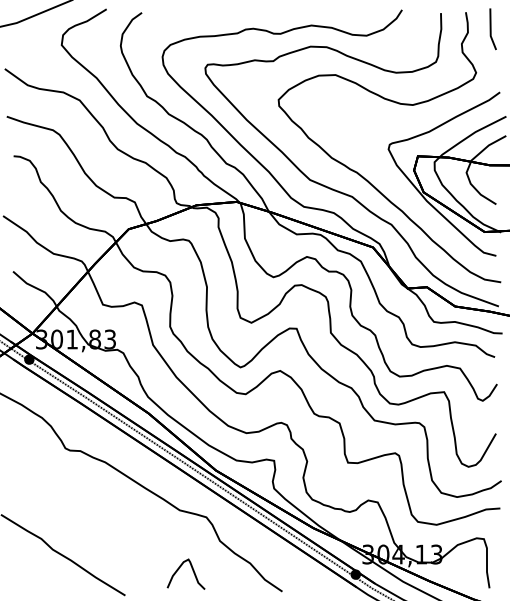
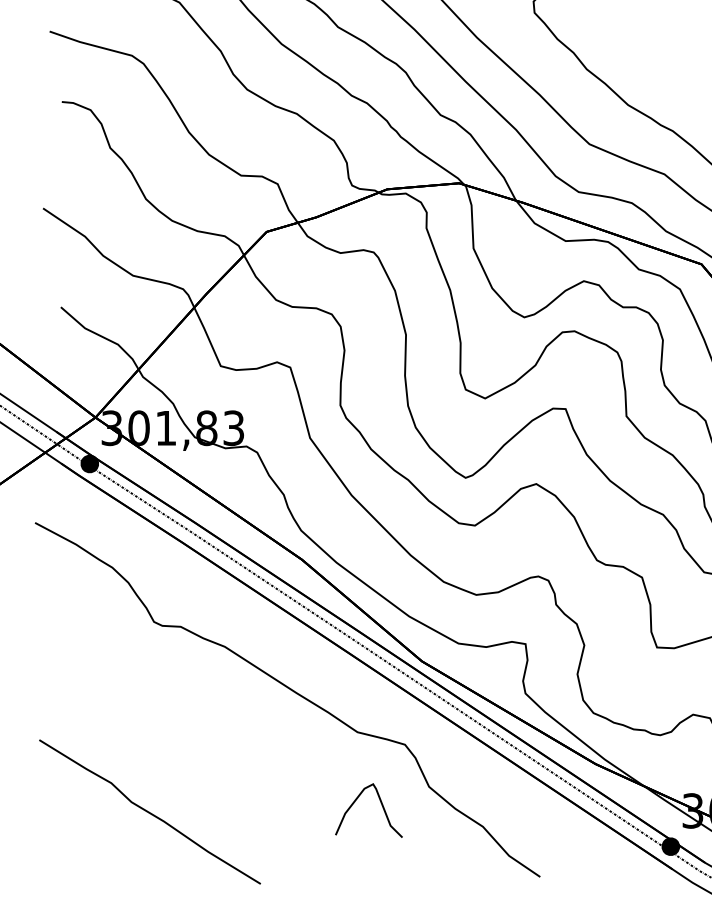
curve: (179, 569) -> (357, 801), moved

